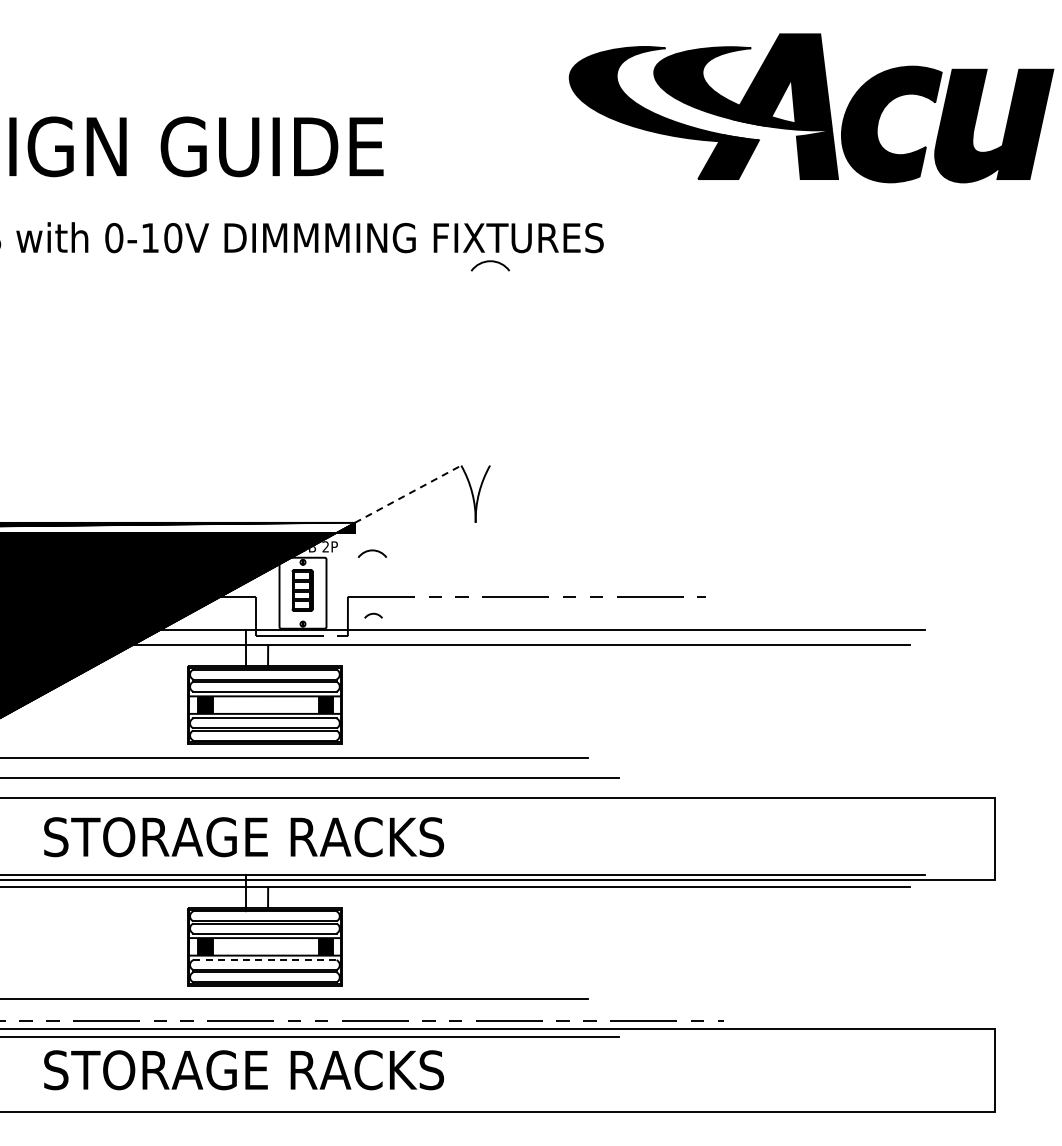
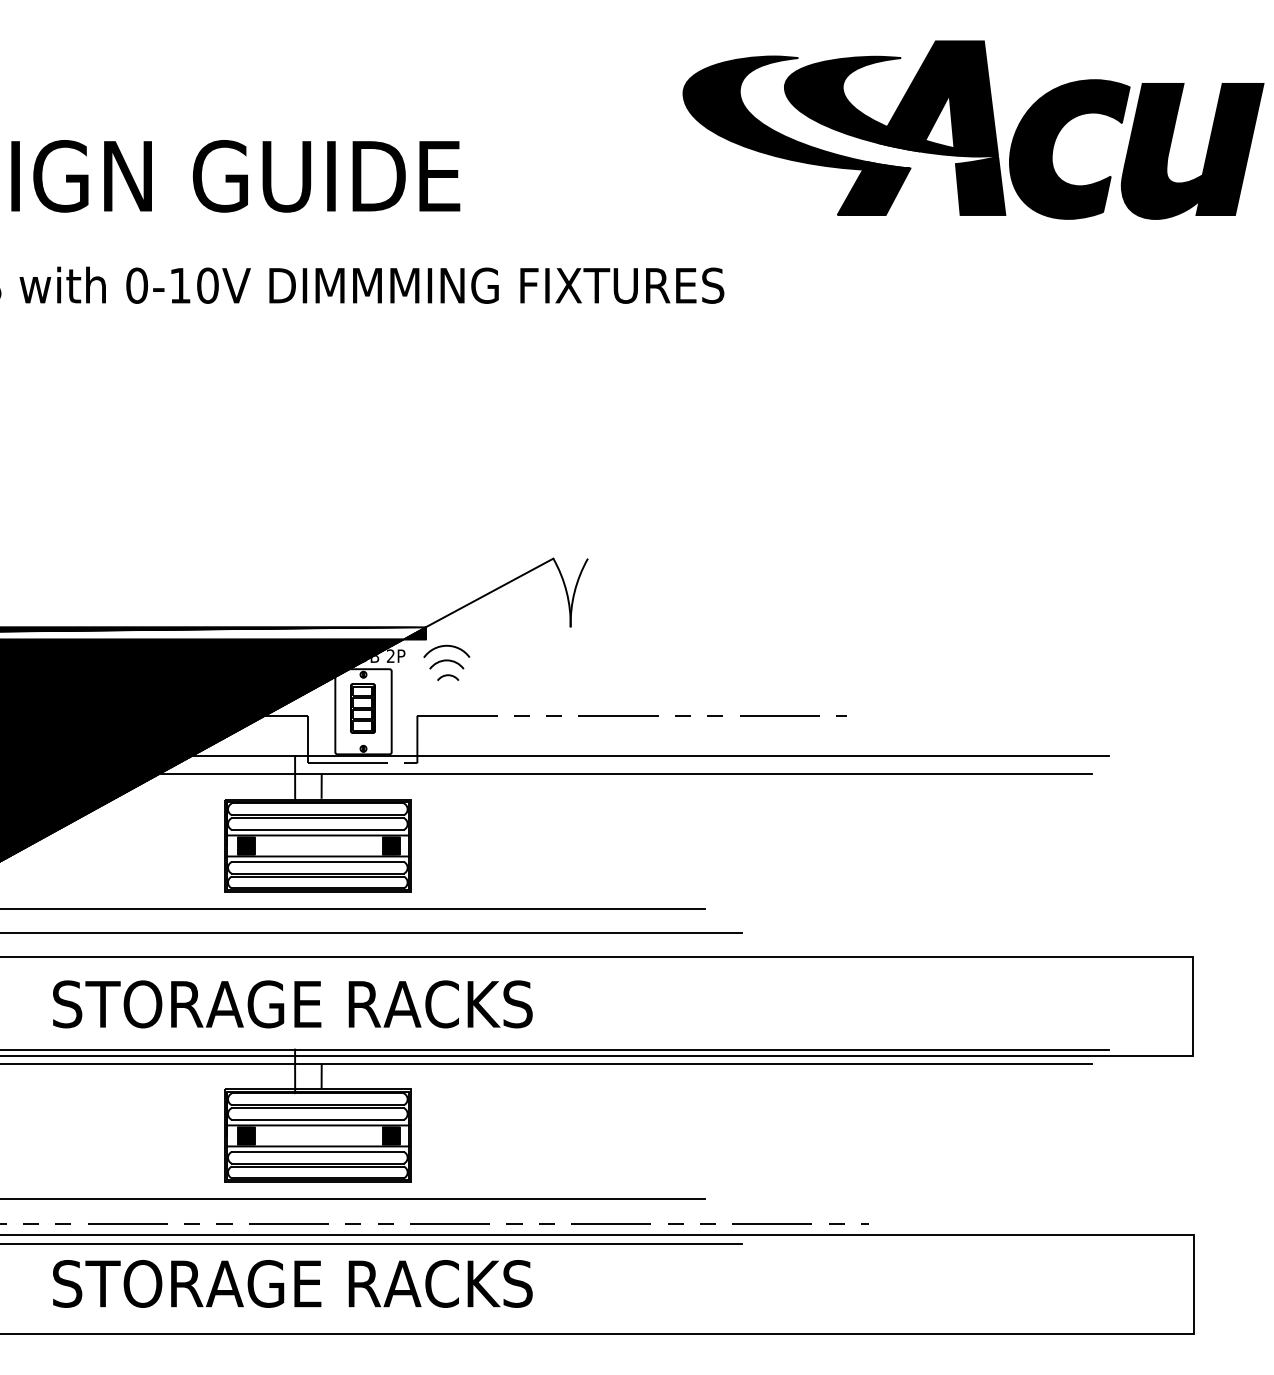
arc: (489, 262) -> (445, 647), moved
line: (408, 493) -> (490, 592), dashed -> solid
arc: (373, 614) -> (448, 676), moved
line: (265, 960) -> (318, 1152), dashed -> solid

